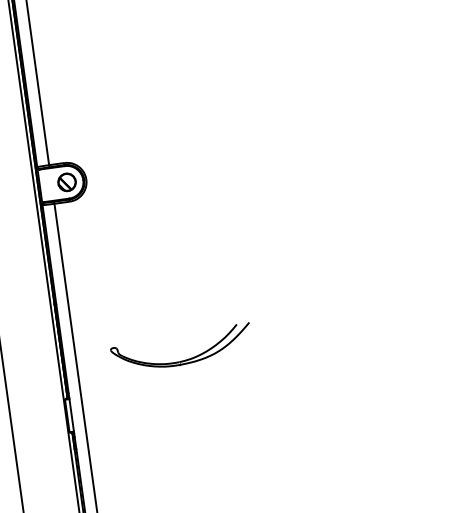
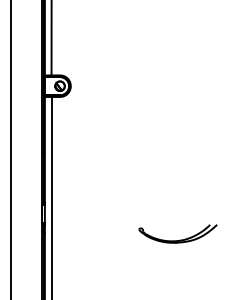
part: (185, 358) -> (179, 239), moved

